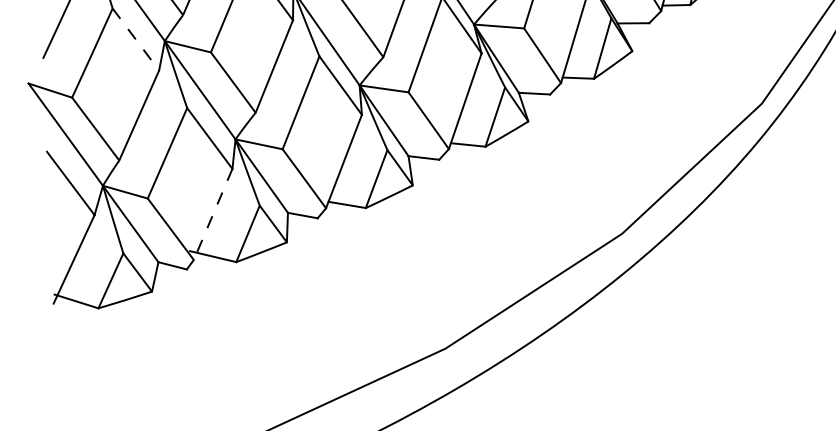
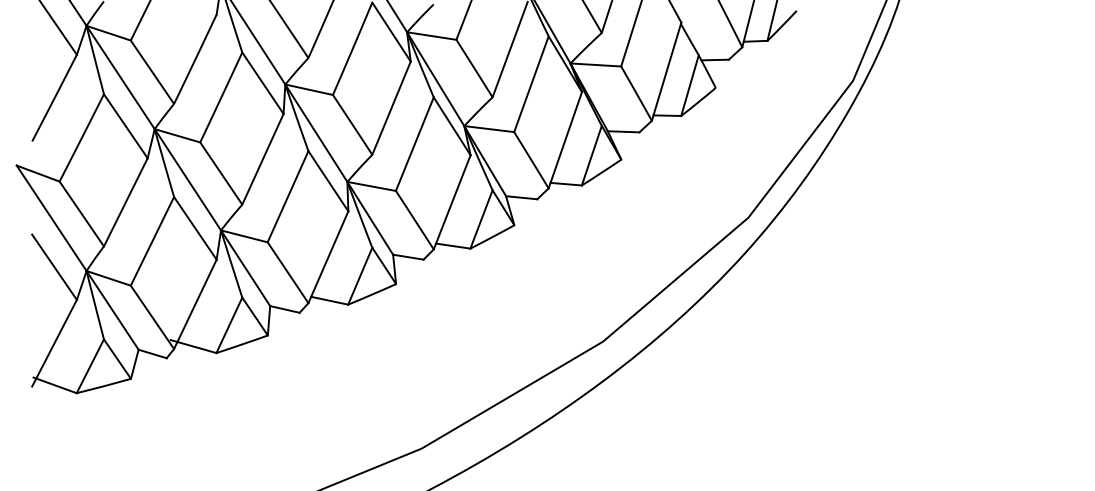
line: (135, 39) -> (125, 126), dashed -> solid
line: (213, 214) -> (195, 304), dashed -> solid

